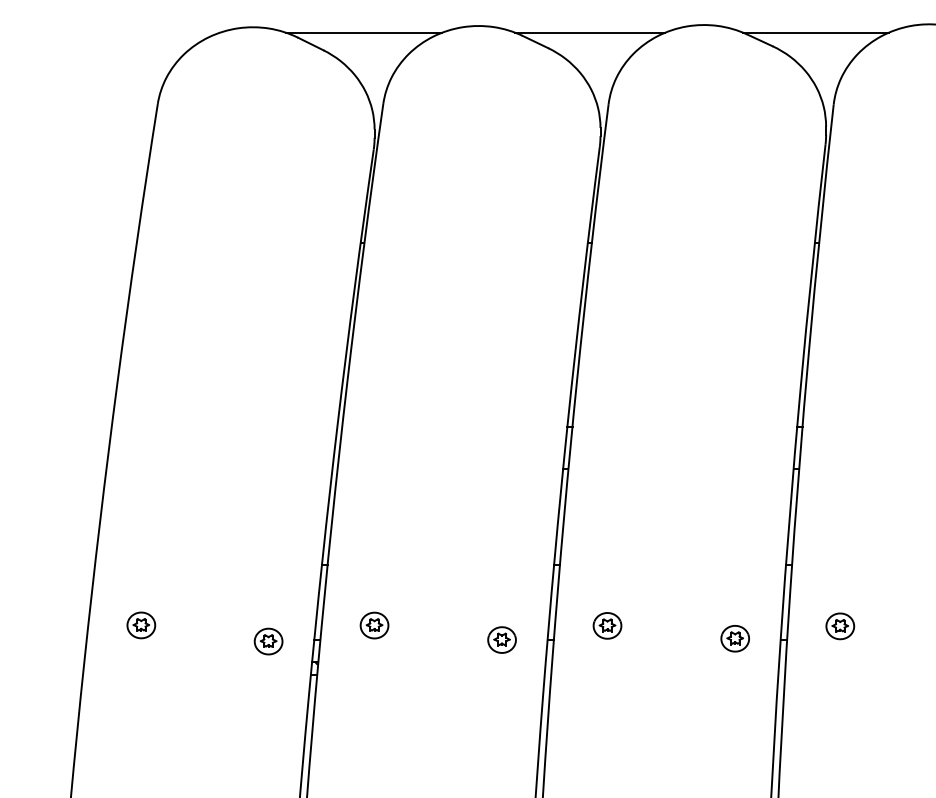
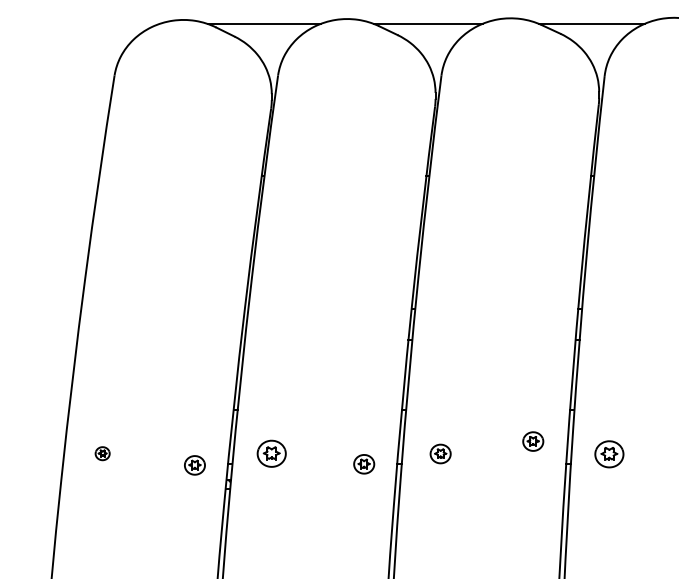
part: (141, 625) -> (102, 453), size x0.7
part: (374, 625) -> (271, 453), size x1.4
part: (840, 626) -> (609, 454), size x1.4
part: (734, 638) -> (532, 441), moved

